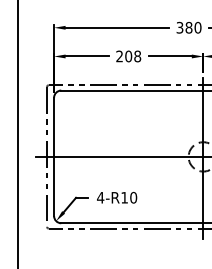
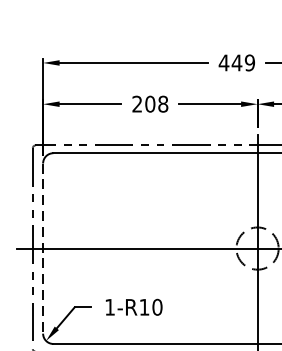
text: (188, 27) -> (236, 62), 380 -> 449
line: (54, 157) -> (43, 249), solid -> dashed
text: (100, 197) -> (109, 306), 4-R10 -> 1-R10

